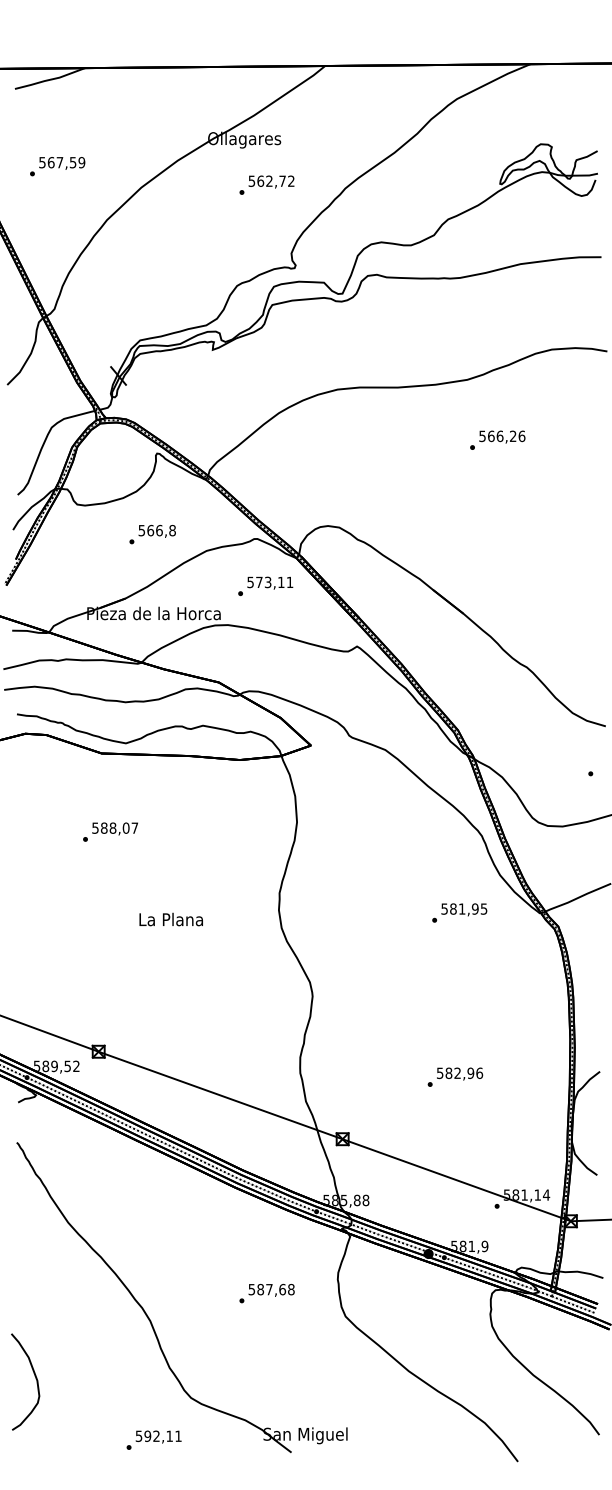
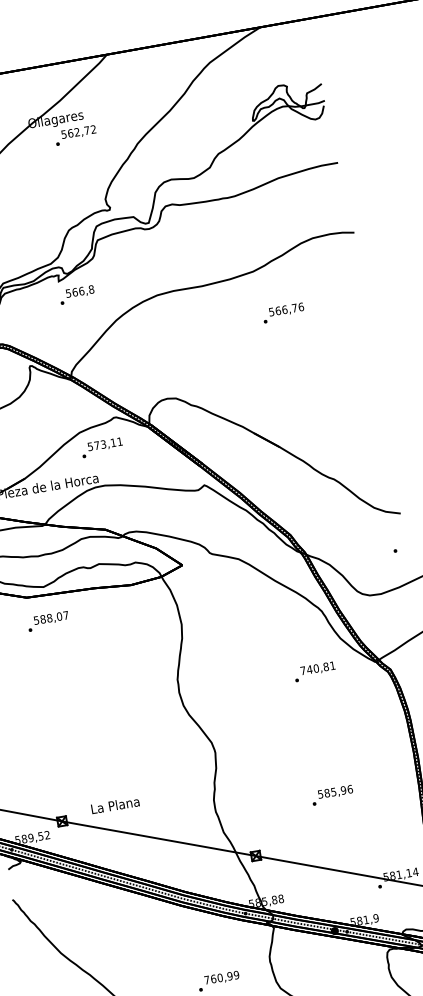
text: (266, 184) -> (75, 135), moved
text: (513, 435) -> (294, 307), 566,26 -> 566,76
text: (152, 534) -> (77, 295), moved
text: (265, 585) -> (101, 447), moved
text: (110, 831) -> (48, 621), moved
text: (464, 908) -> (317, 667), 581,95 -> 740,81
text: (170, 919) -> (114, 805), moved
text: (457, 1073) -> (333, 792), 582,96 -> 585,96
text: (271, 1289) -> (221, 977), 587,68 -> 760,99

